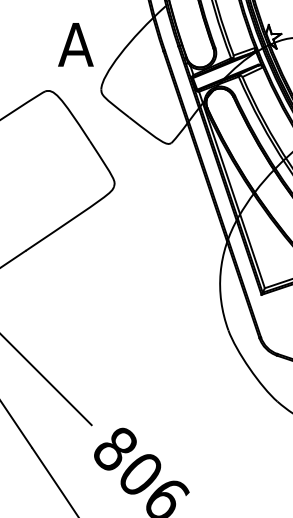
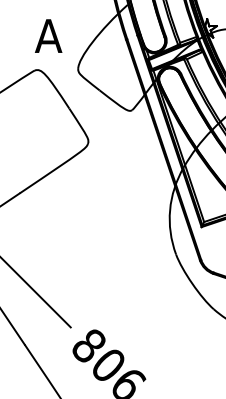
part: (75, 44) -> (48, 35), moved

